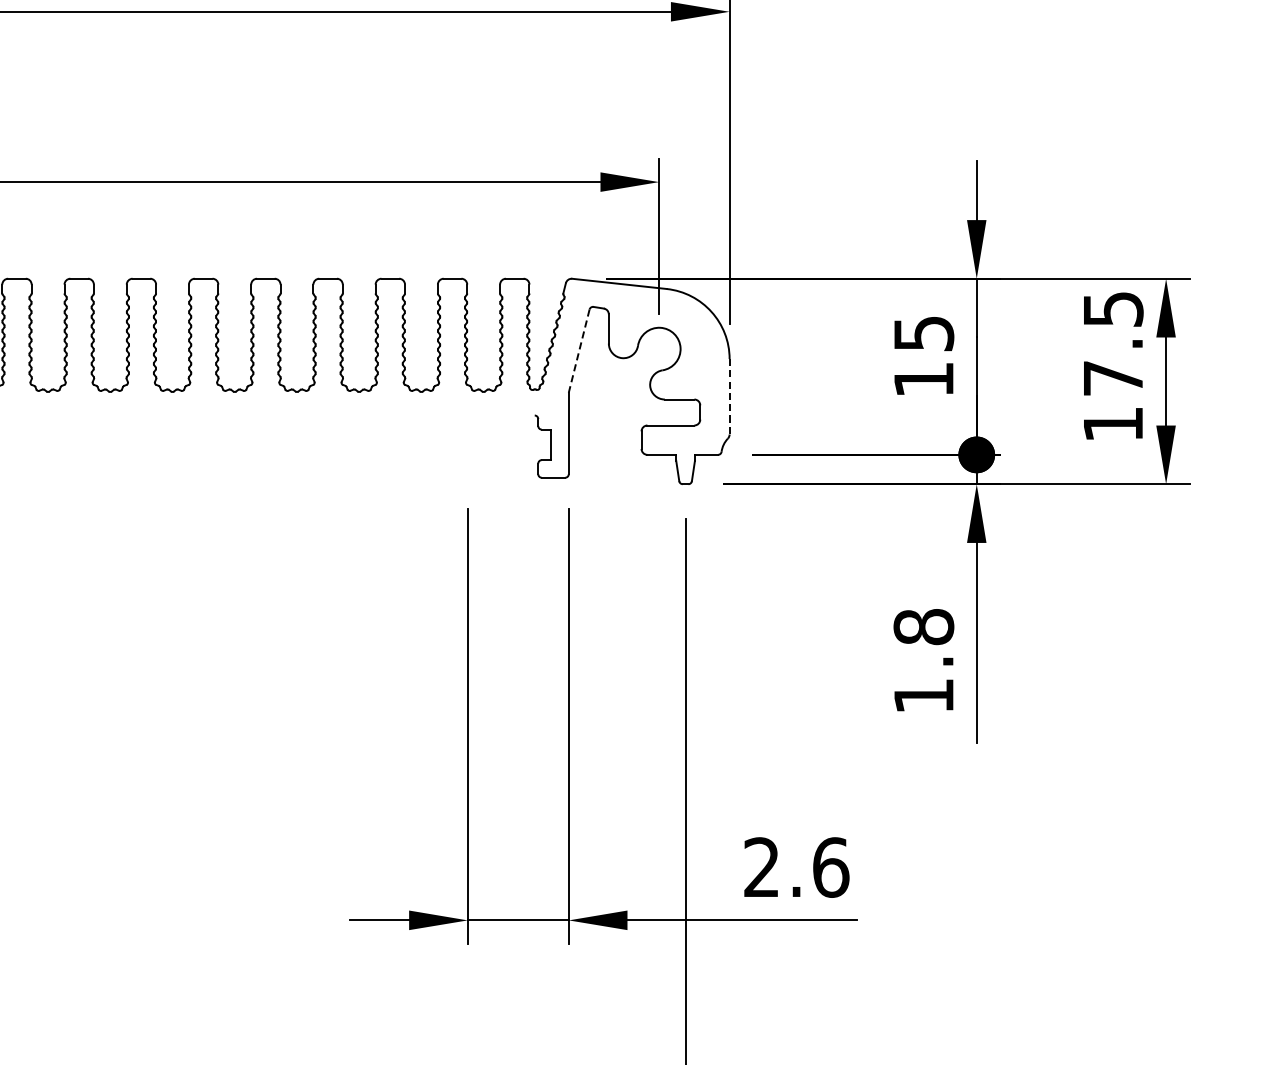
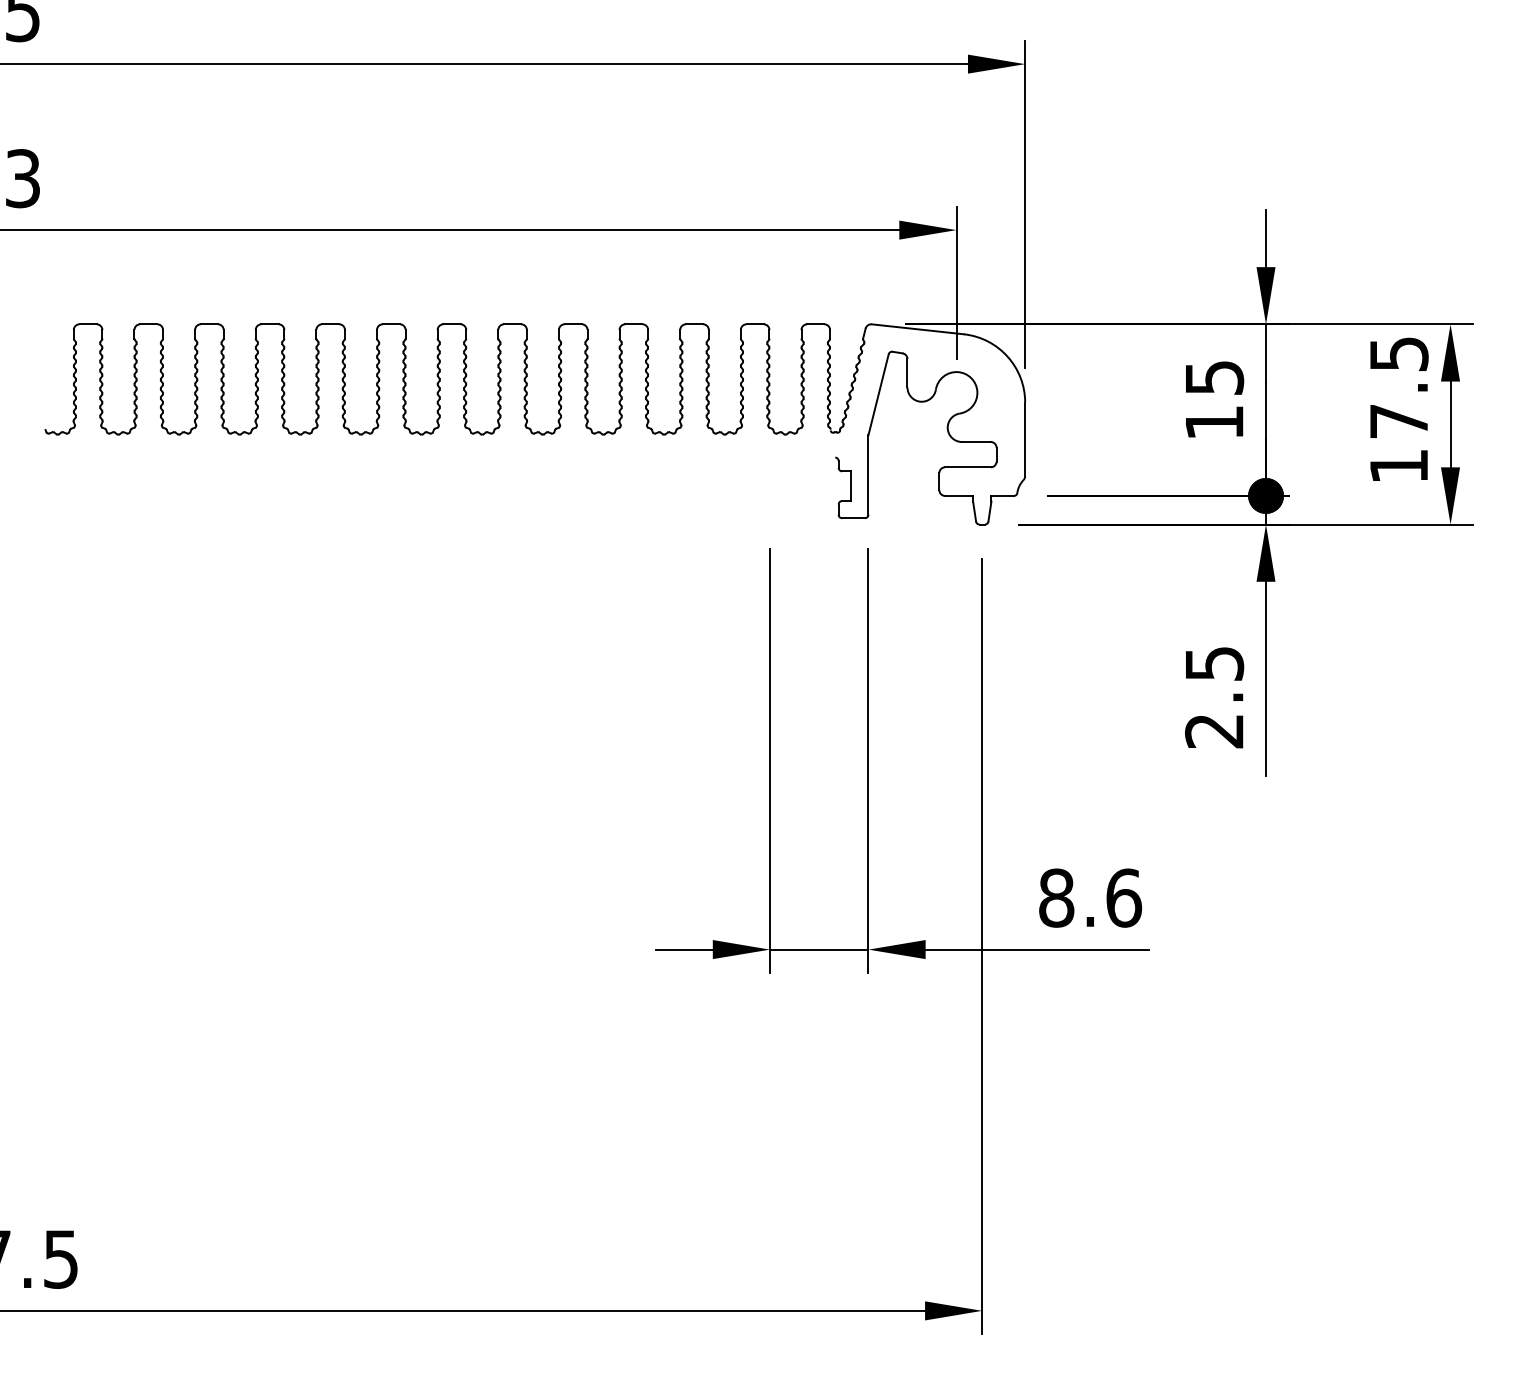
line: (579, 350) -> (878, 394), dashed -> solid
line: (729, 396) -> (1025, 439), dashed -> solid
text: (923, 661) -> (1214, 697), 1.8 -> 2.5
text: (761, 866) -> (1056, 897), 2.6 -> 8.6

